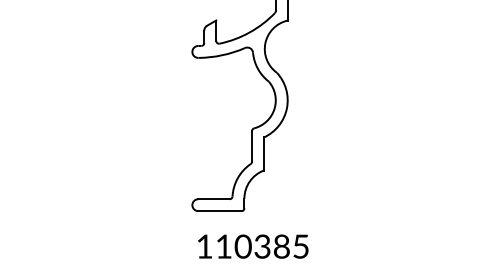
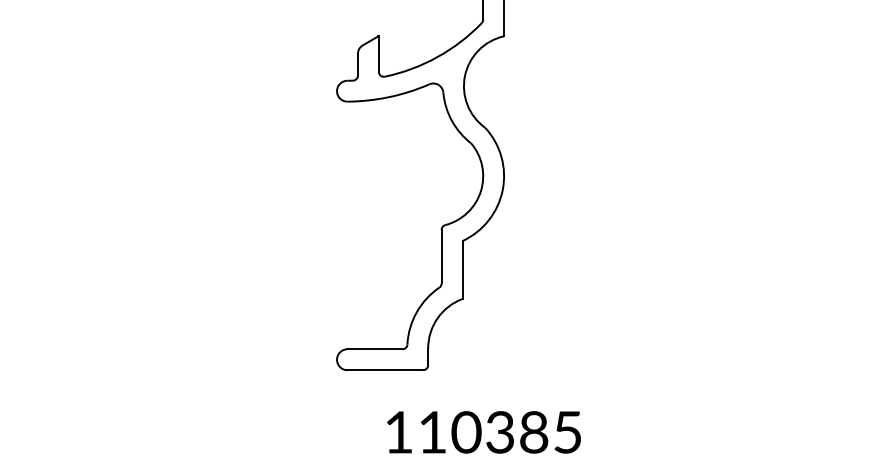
text: (253, 246) -> (484, 432), moved

